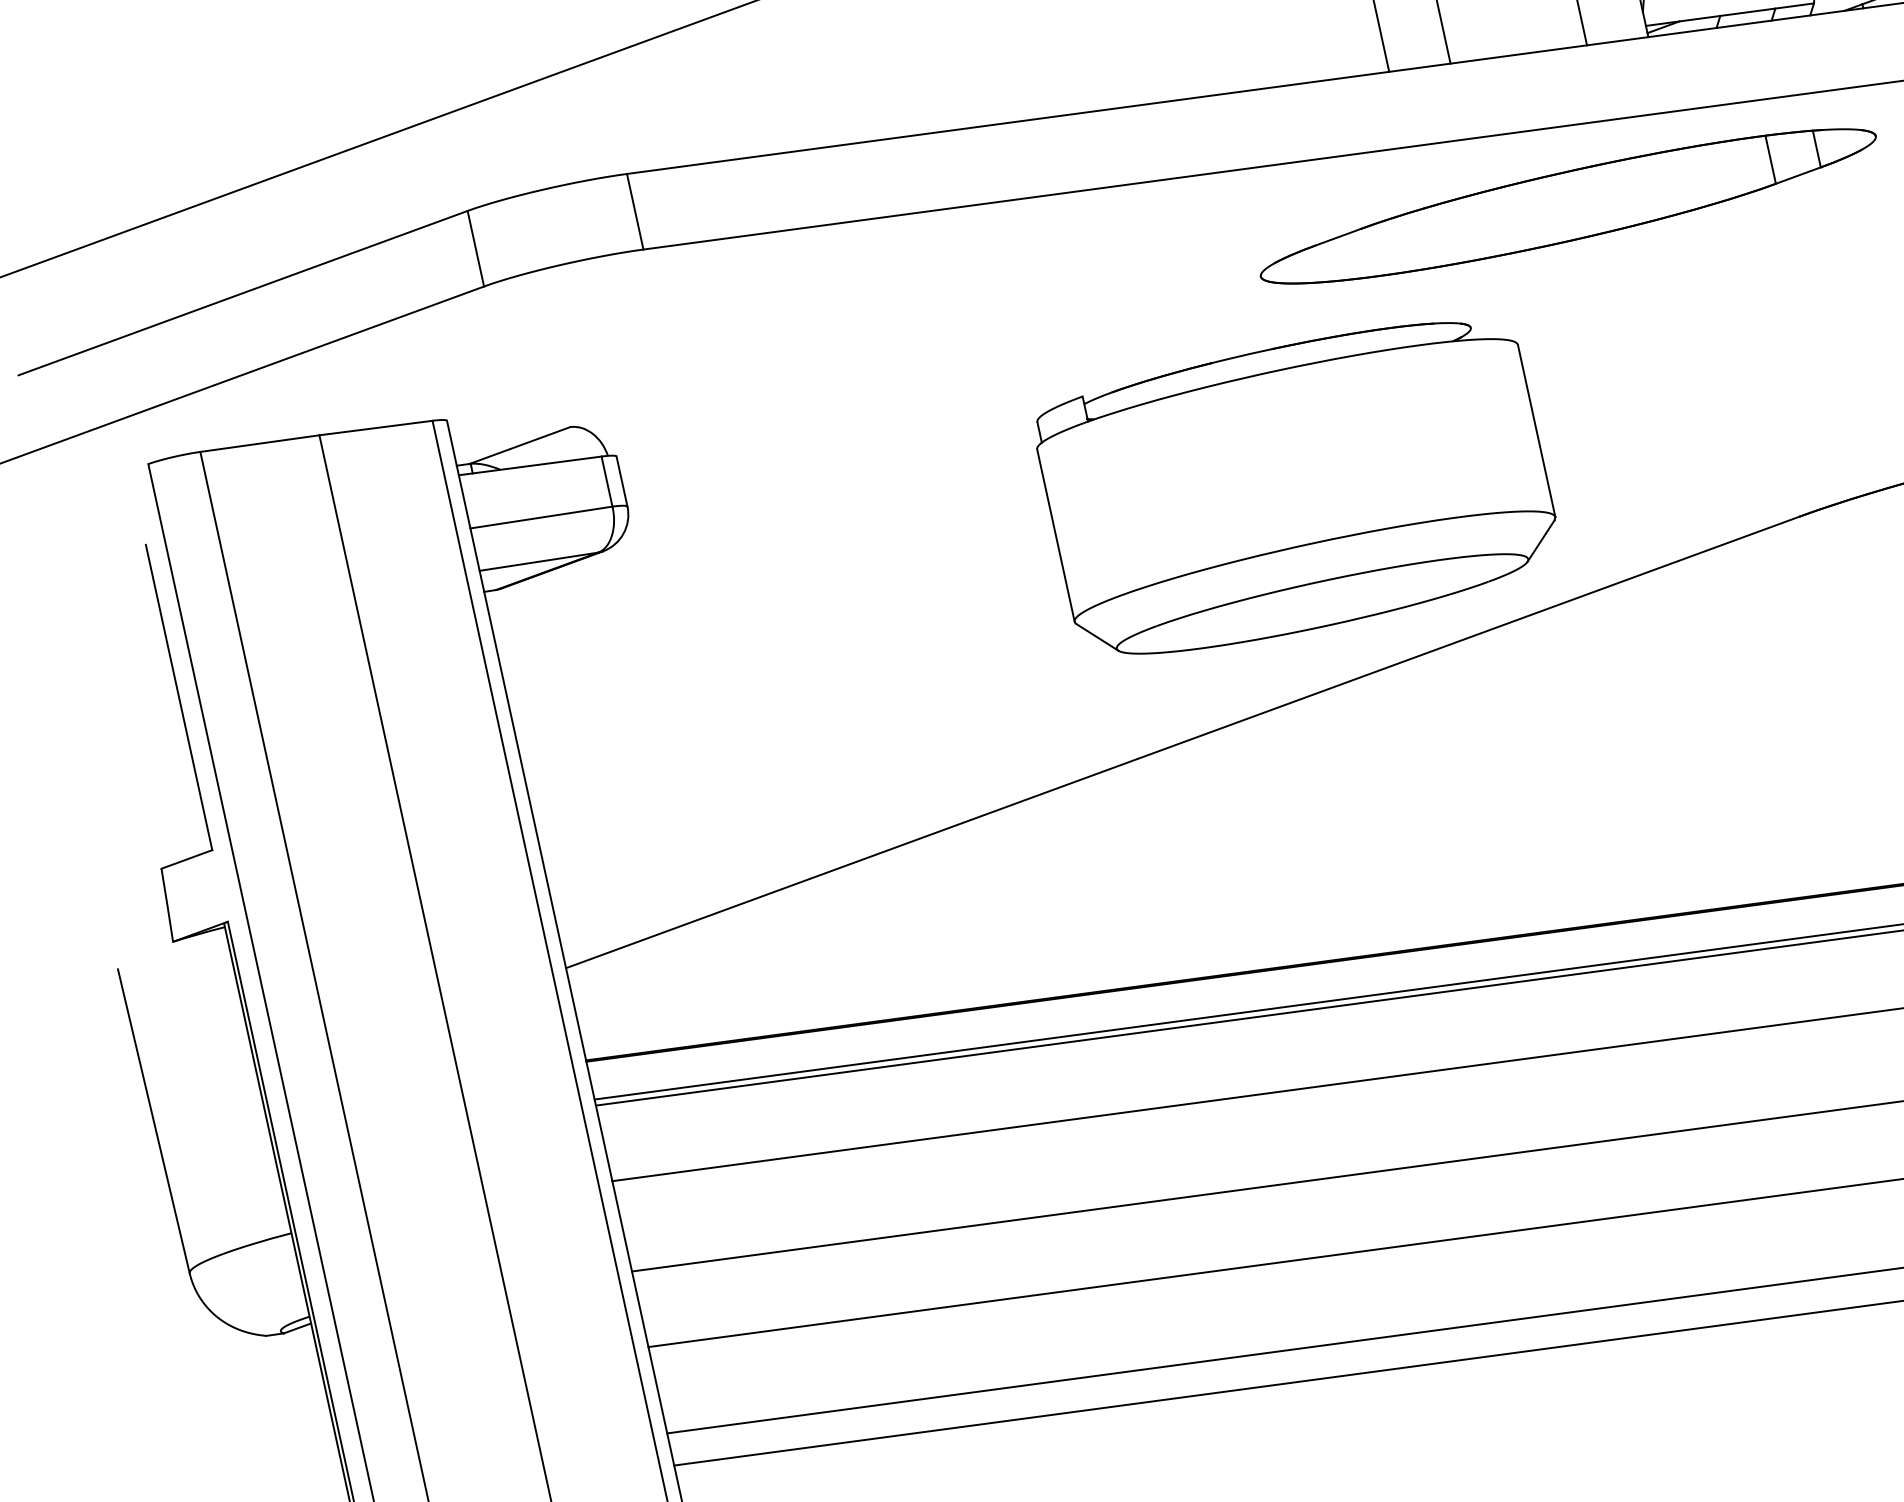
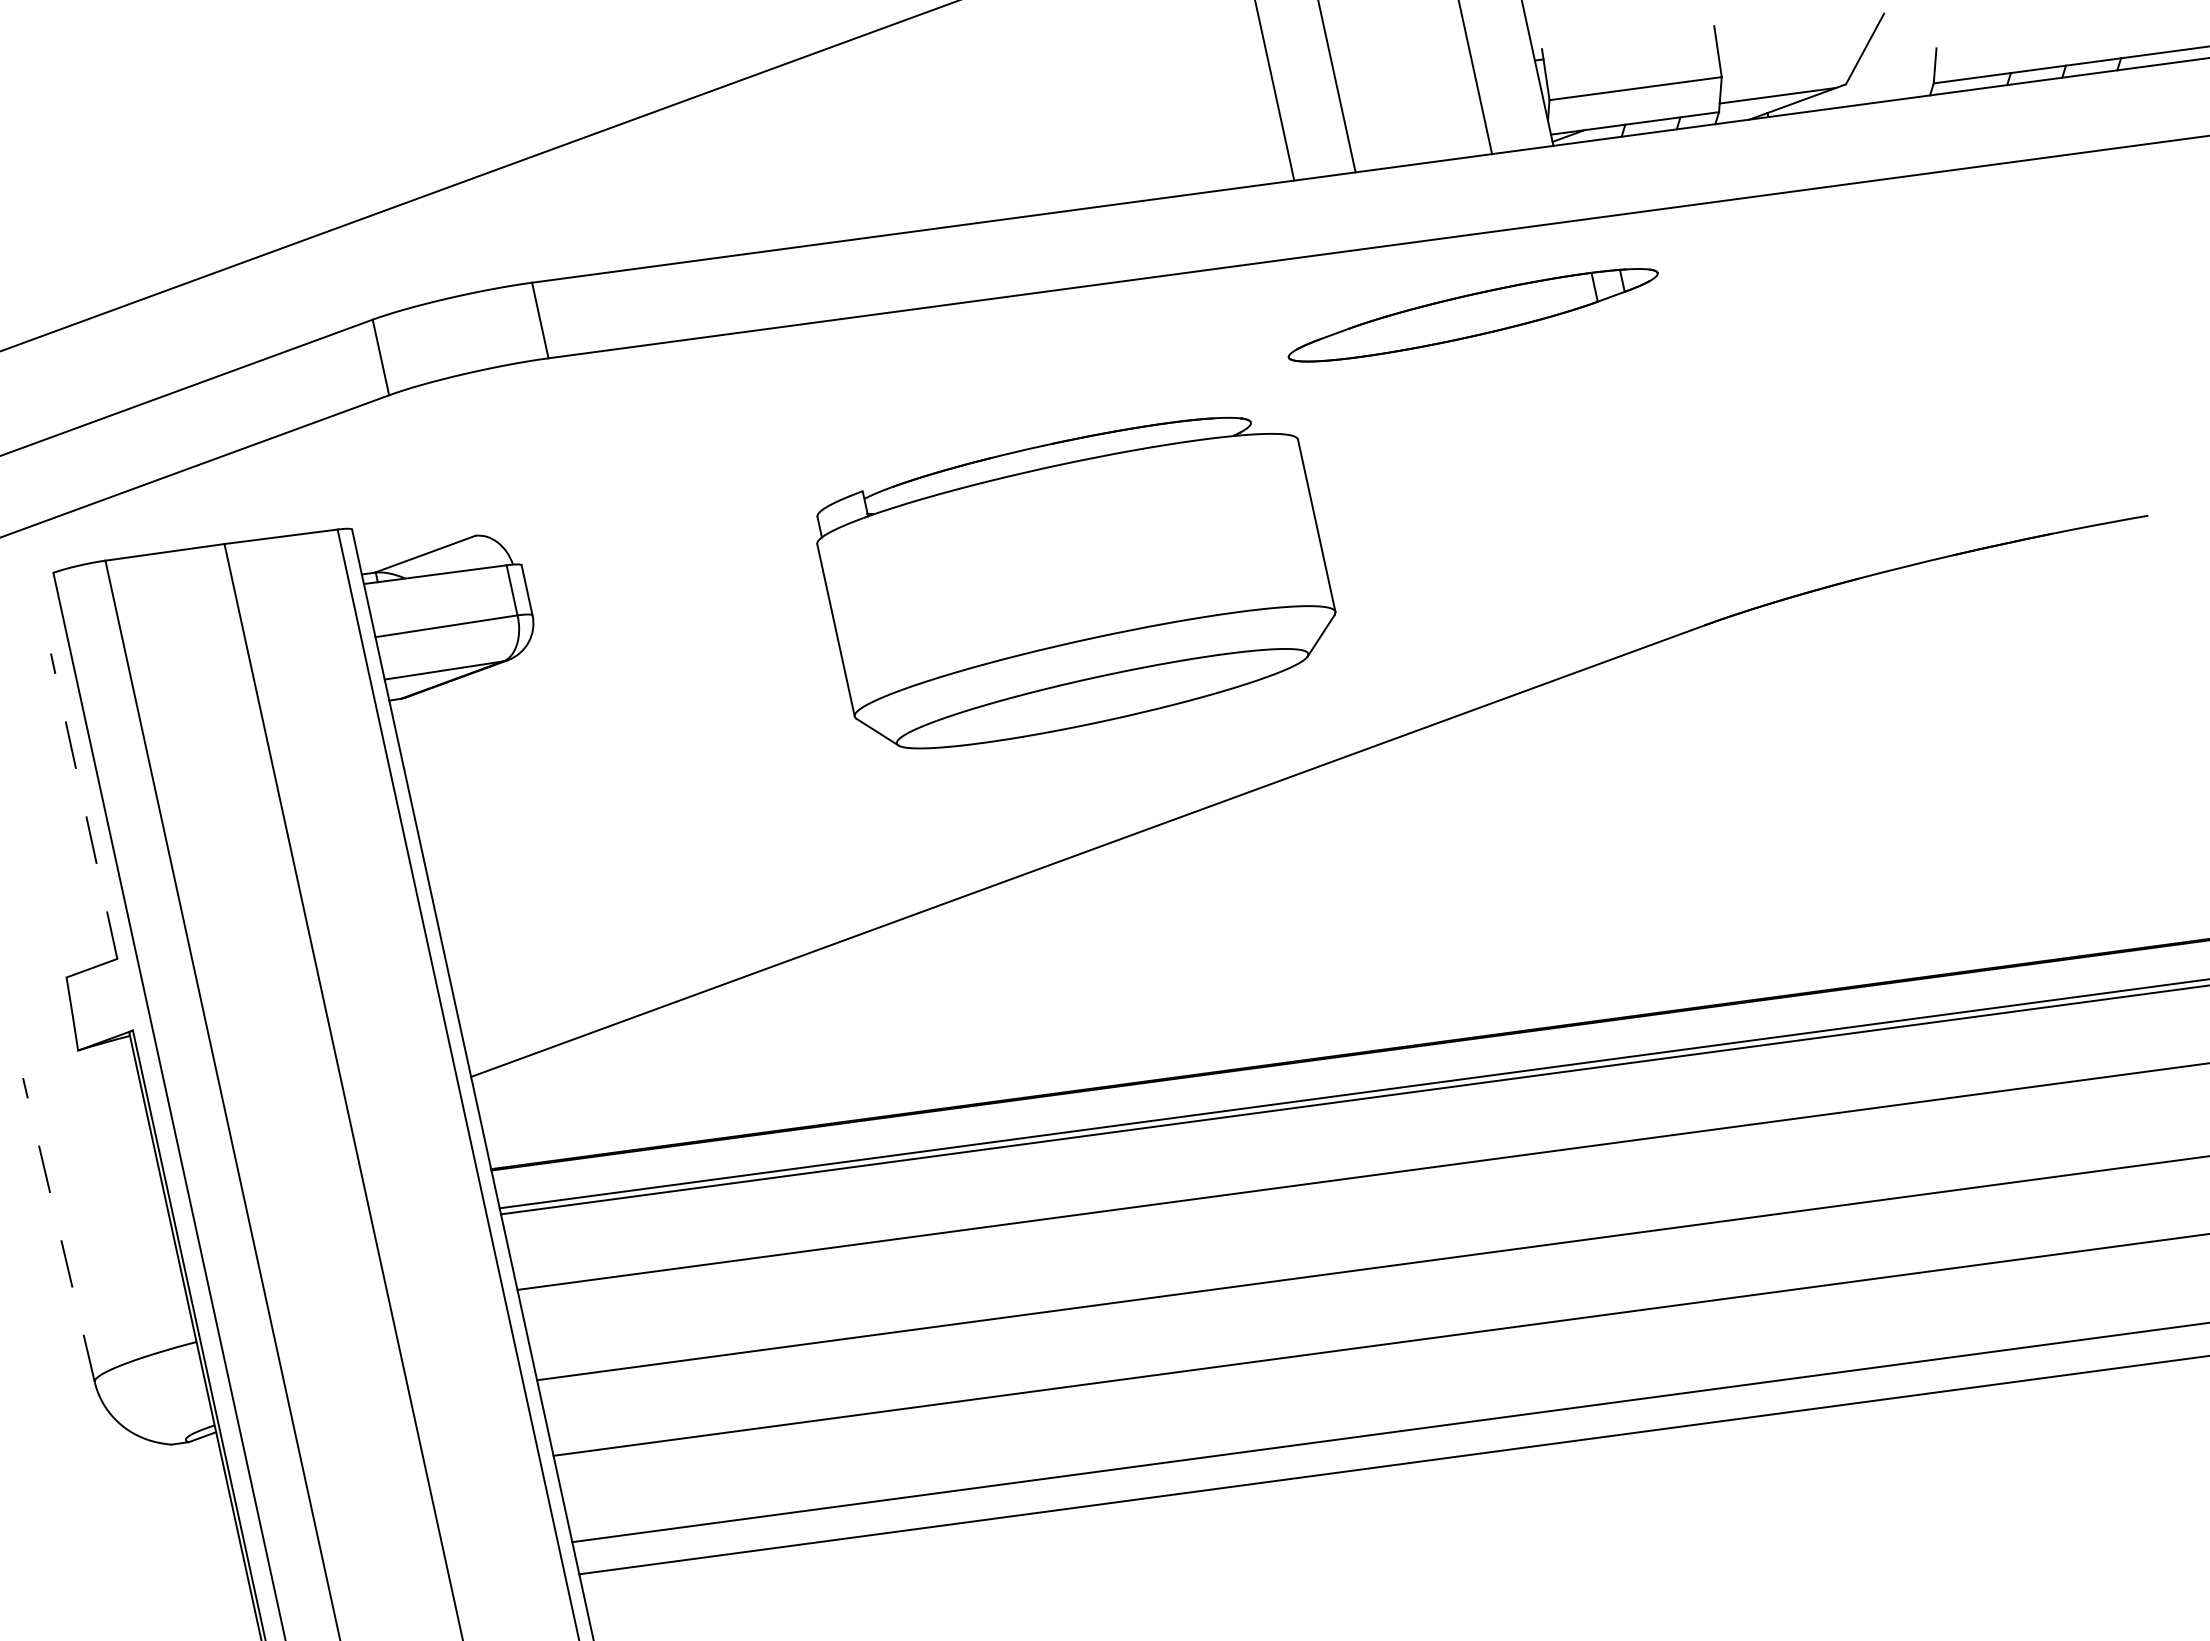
part: (1567, 206) -> (1472, 315), size x0.6
part: (1296, 487) -> (1076, 582), moved
line: (179, 696) -> (84, 805), solid -> dashed
line: (153, 1120) -> (58, 1229), solid -> dashed

